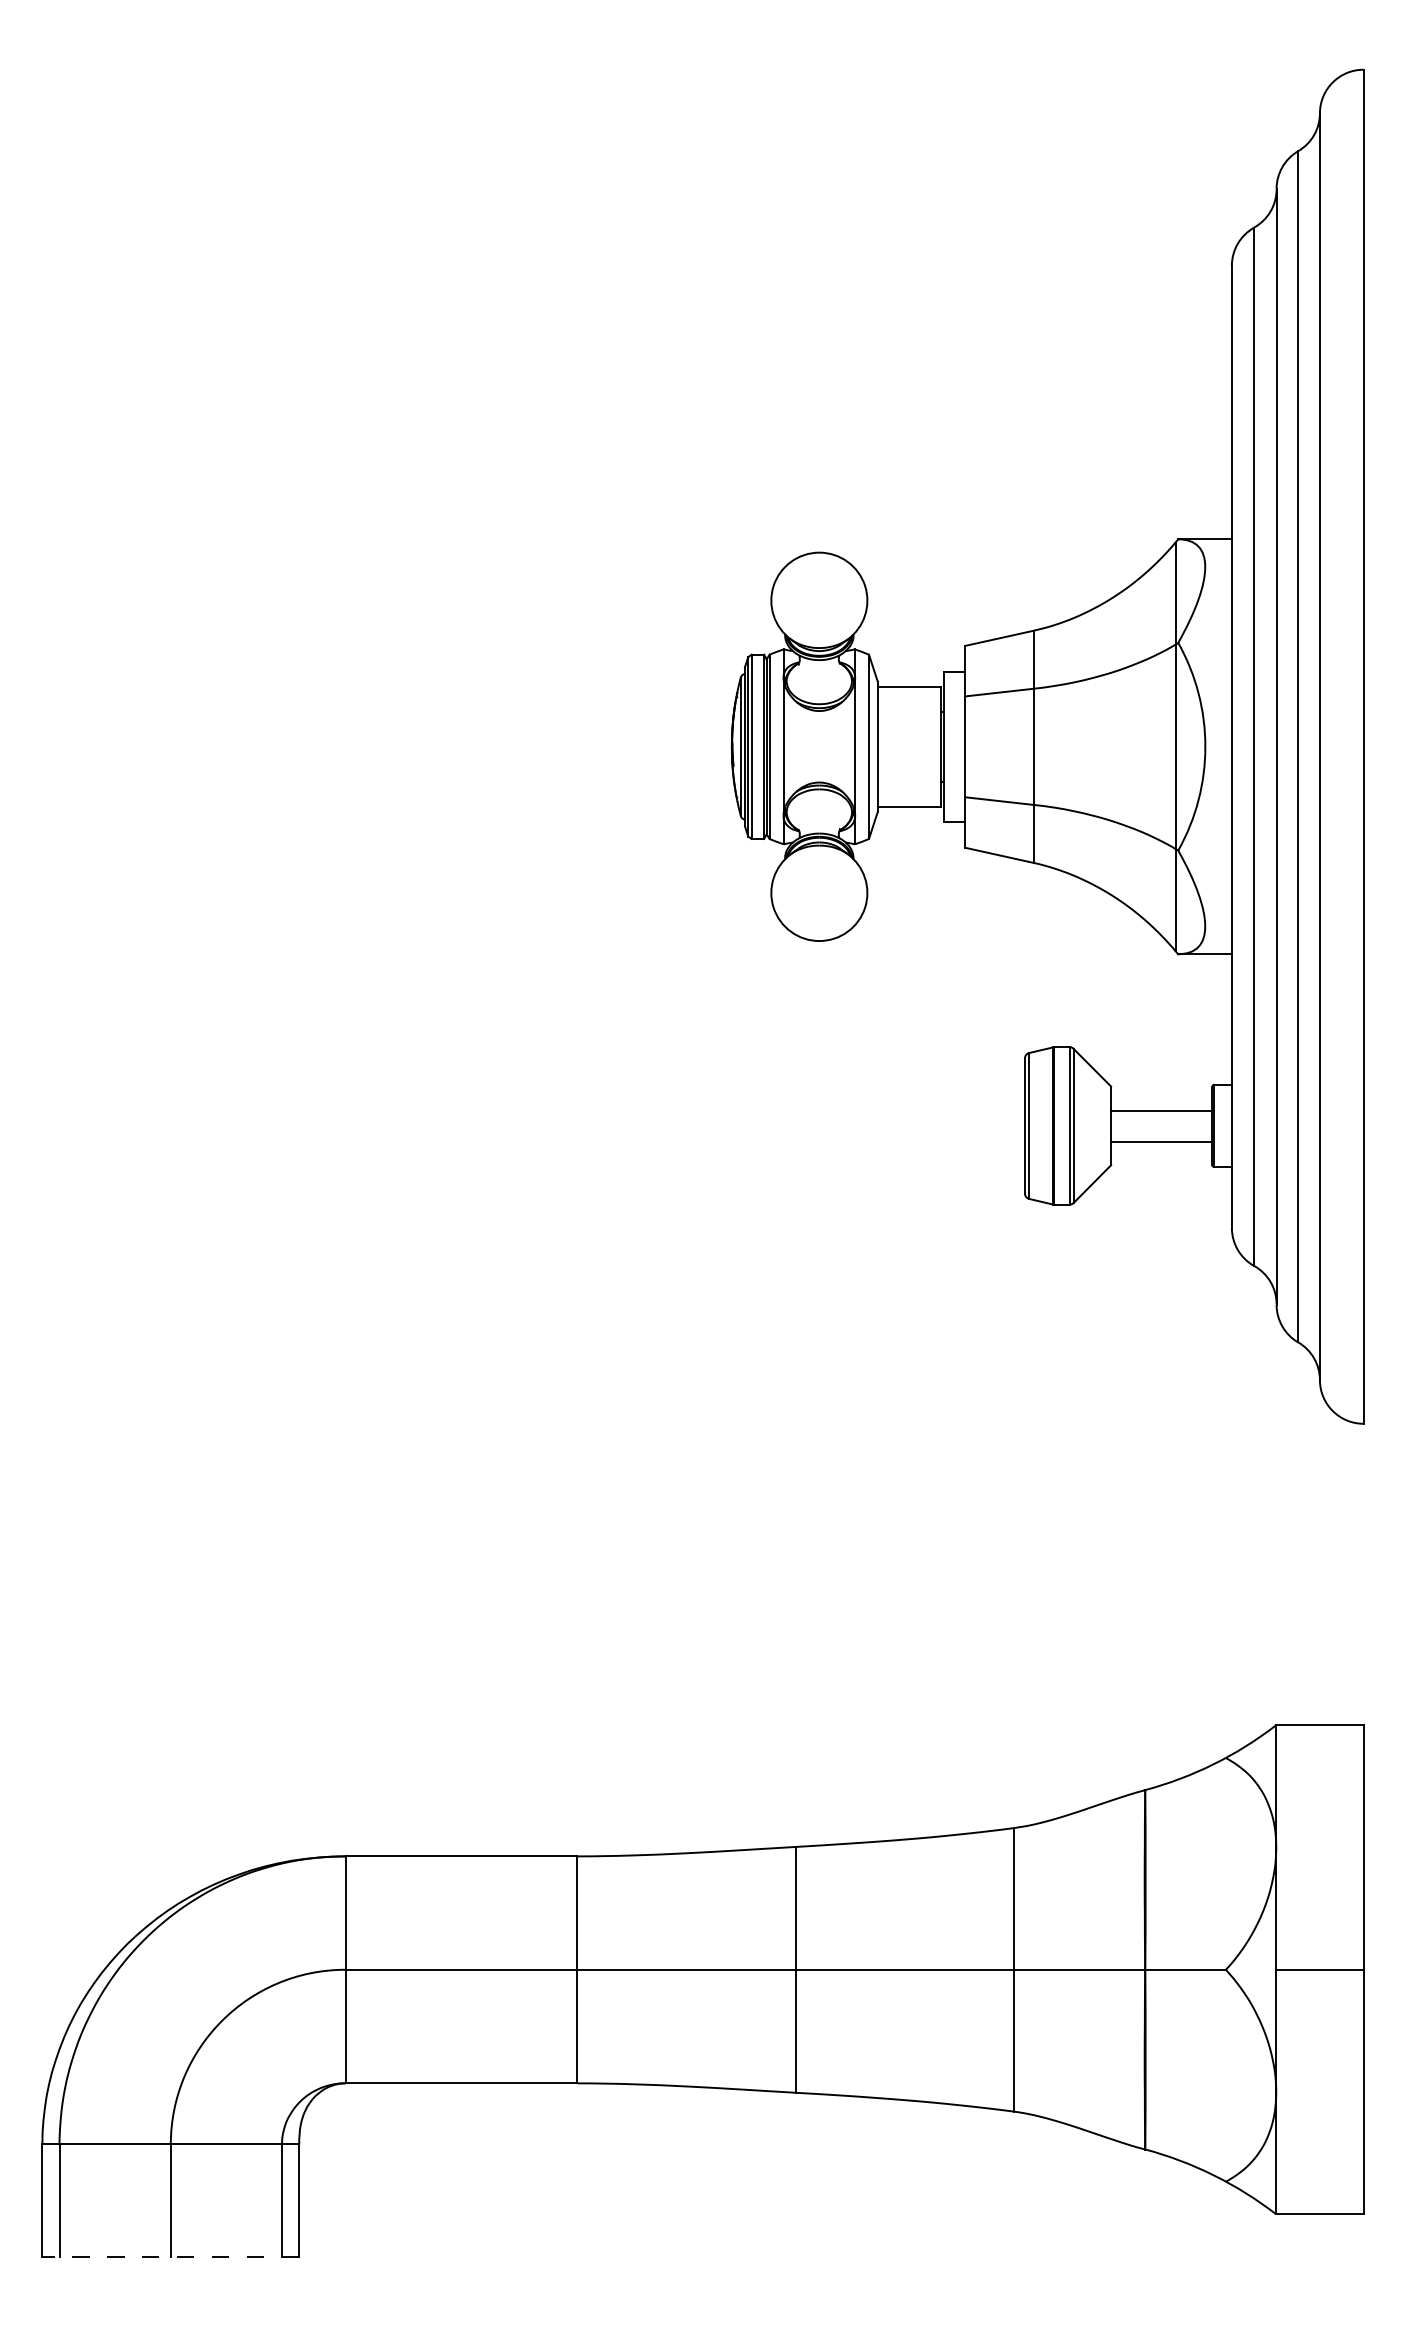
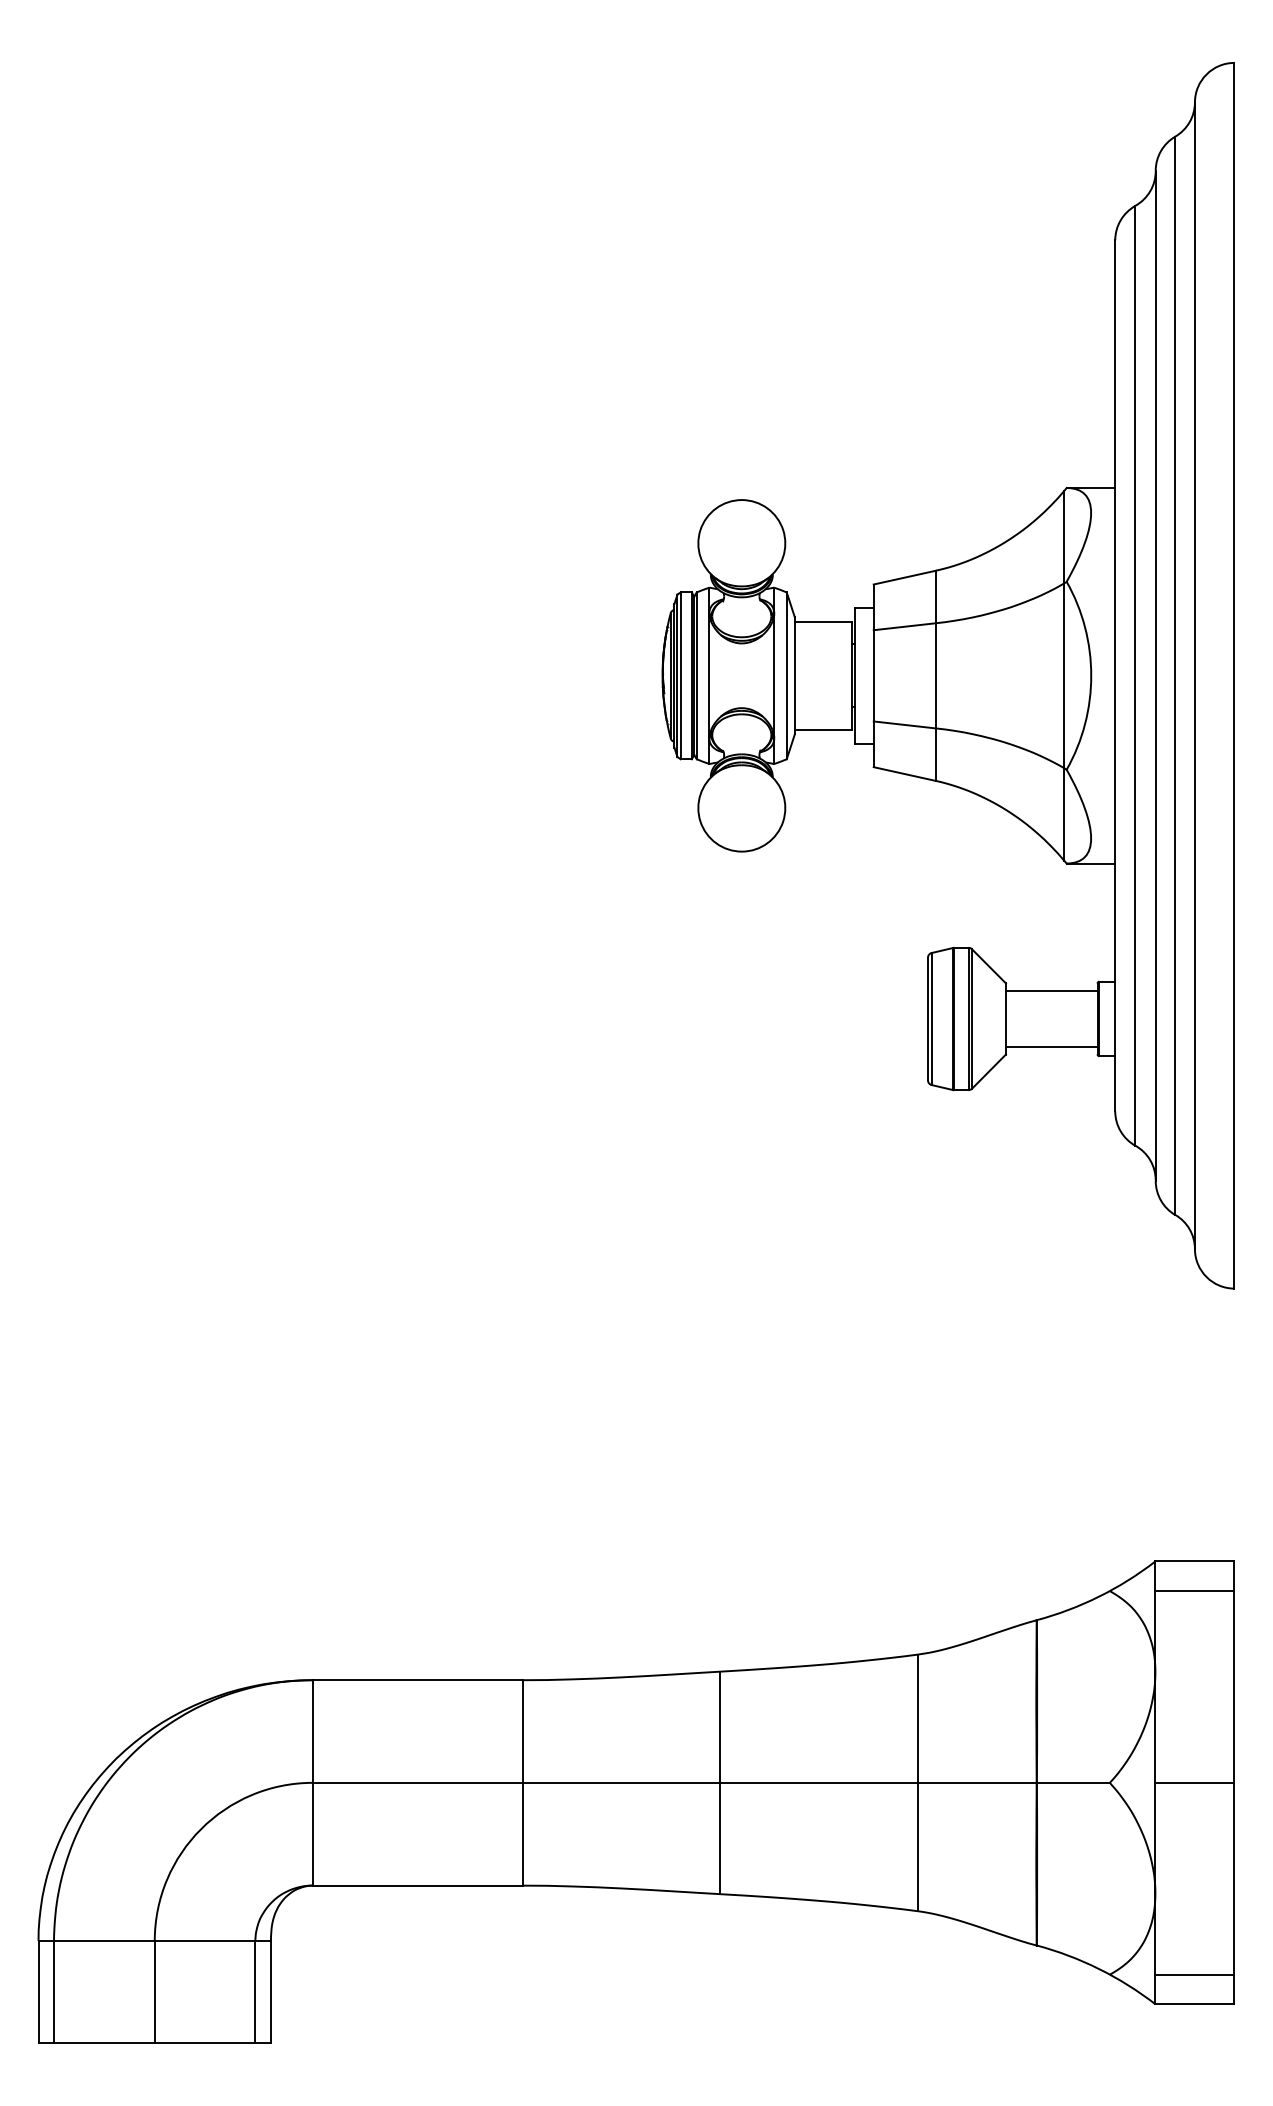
line: (1161, 1110) -> (1051, 1046), moved
line: (1161, 1141) -> (1051, 990), moved
line: (1319, 1758) -> (1194, 1591), added
line: (1319, 2181) -> (1194, 1974), added
line: (170, 2257) -> (154, 2043), dashed -> solid

